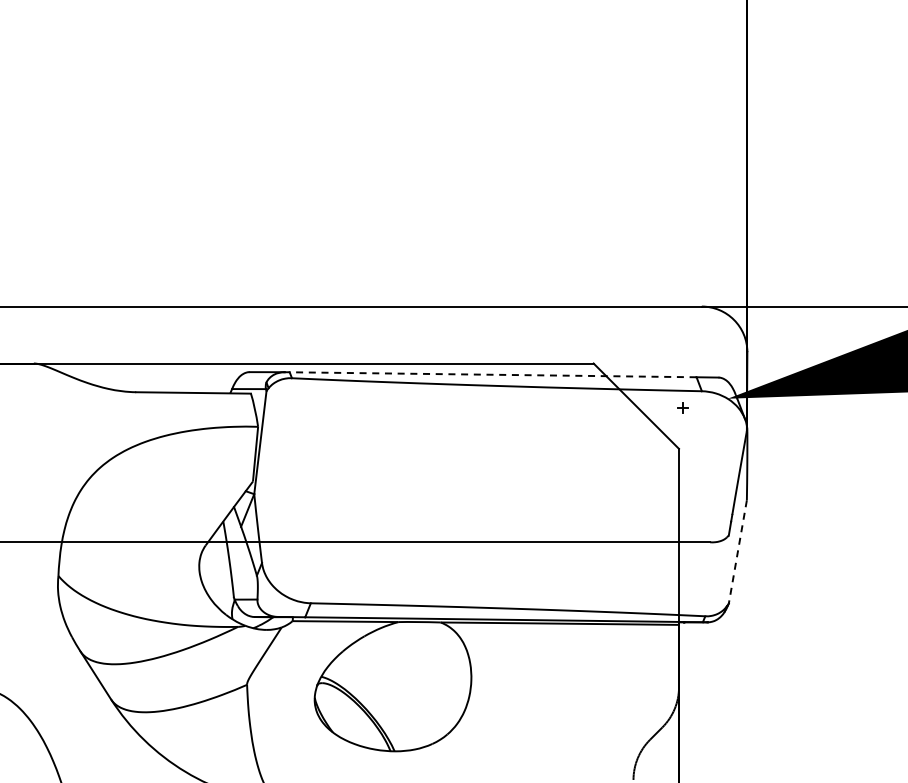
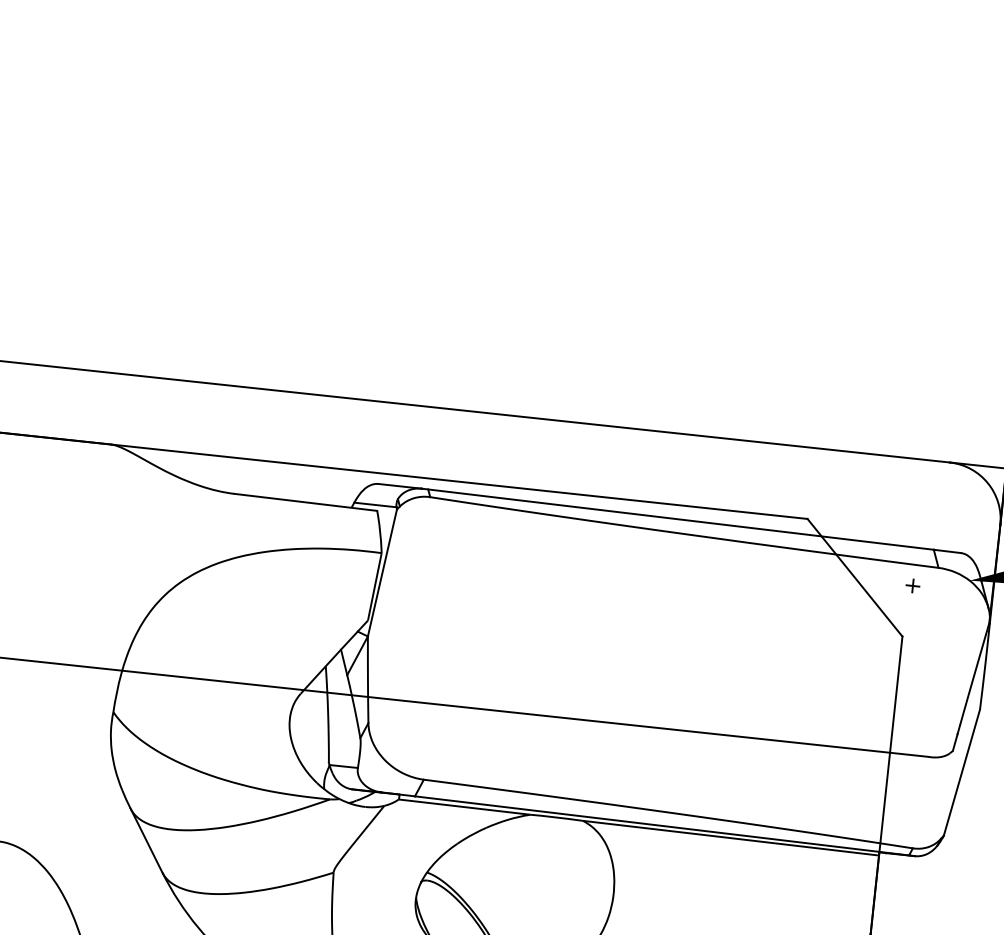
line: (490, 374) -> (677, 518), dashed -> solid
line: (737, 552) -> (961, 773), dashed -> solid

